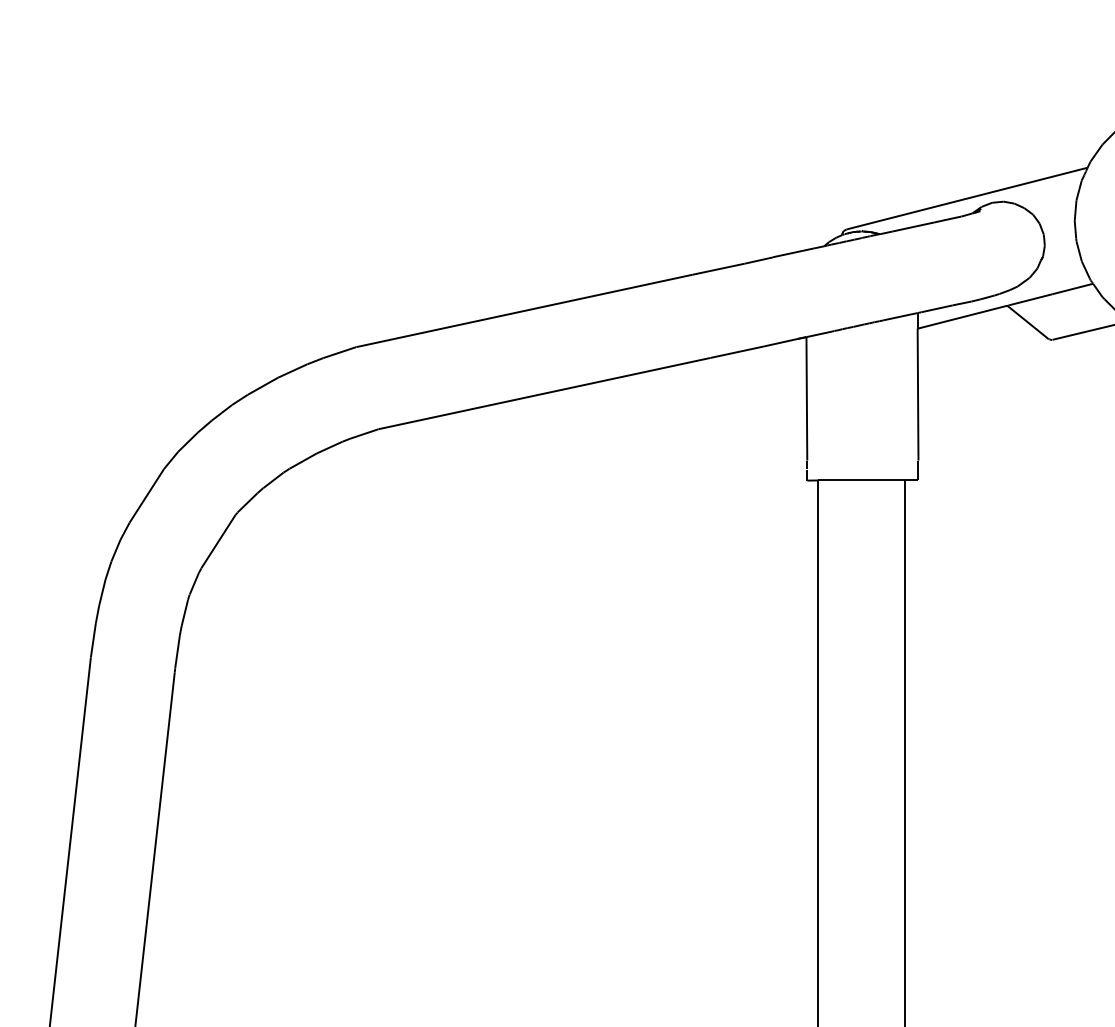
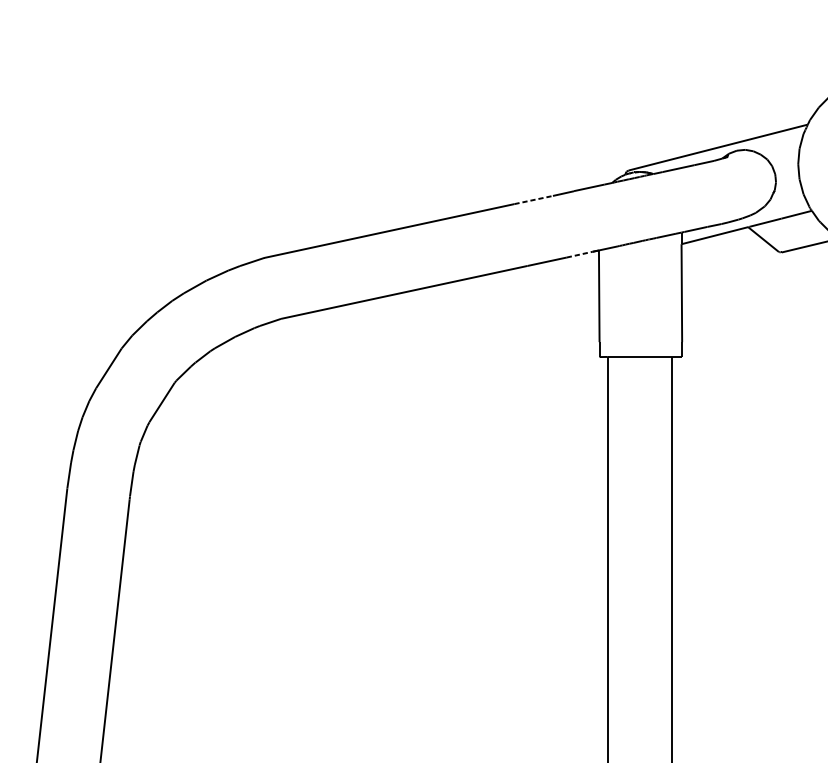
line: (718, 269) -> (533, 200), solid -> dashed
line: (780, 342) -> (579, 254), solid -> dashed

